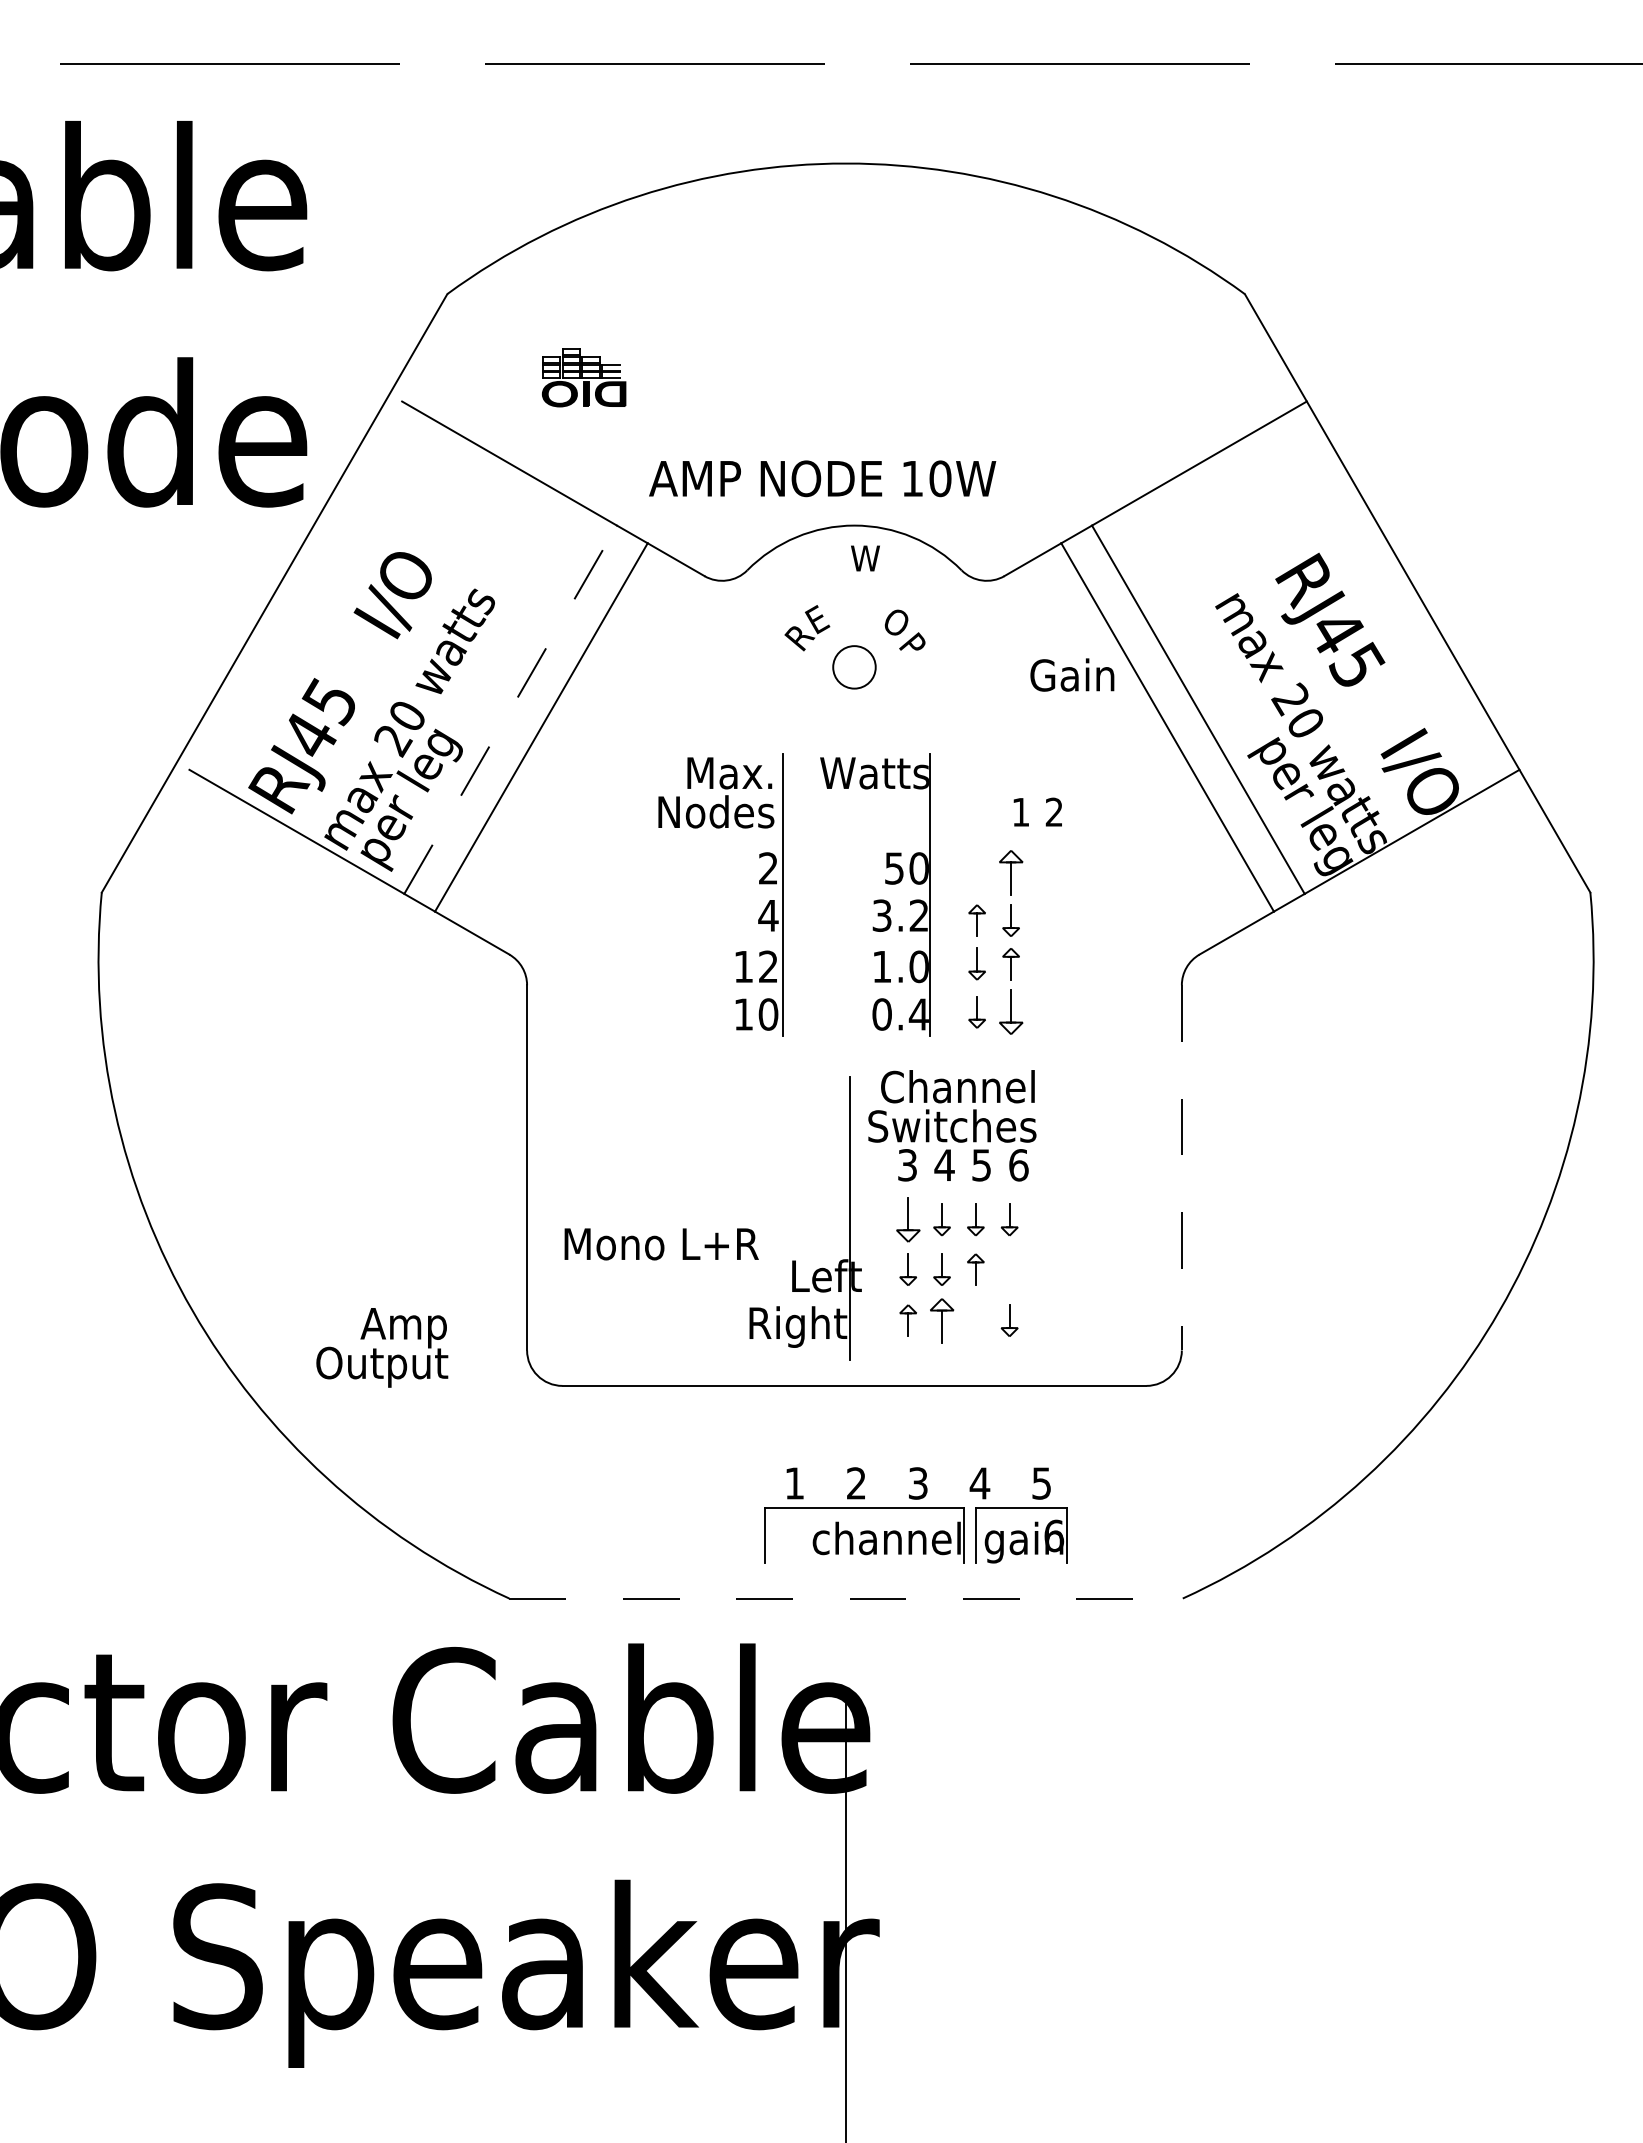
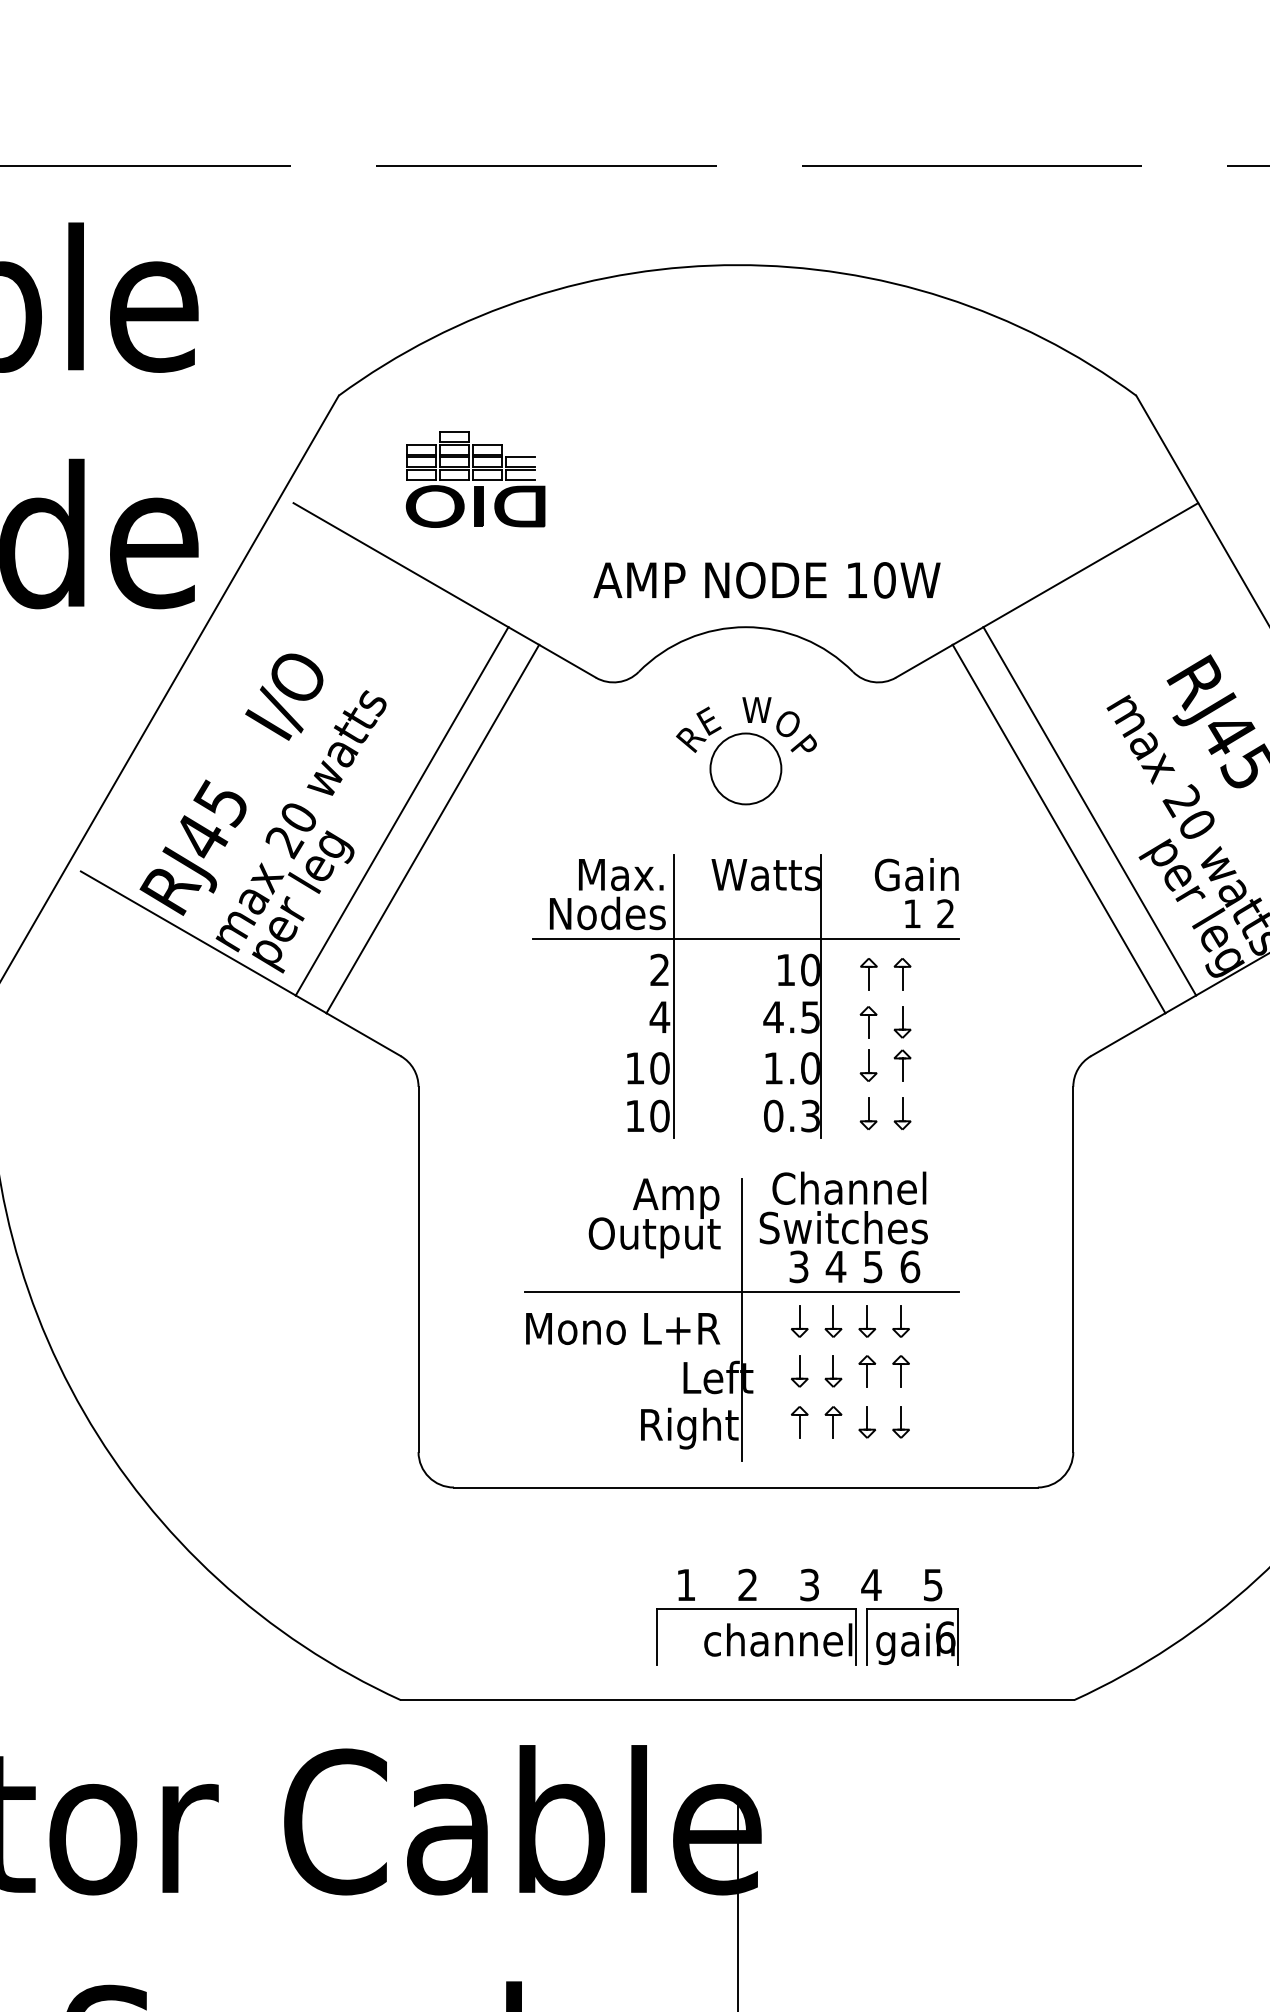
part: (583, 377) -> (474, 479), size x1.67
text: (822, 478) -> (766, 580), moved
text: (865, 558) -> (756, 710), moved
circle: (854, 666) -> (745, 768), size x1.67
text: (1072, 674) -> (916, 874), moved
line: (510, 709) -> (401, 811), dashed -> solid
line: (854, 837) -> (745, 939), added
text: (894, 868) -> (785, 970), 50 -> 10
part: (977, 872) -> (868, 974), added
part: (1010, 872) -> (901, 974), size x0.71
text: (899, 915) -> (790, 1017), 3.2 -> 4.5
text: (768, 966) -> (659, 1068), 12 -> 10
part: (1010, 1012) -> (901, 1114), size x0.71
text: (918, 1014) -> (809, 1116), 0.4 -> 0.3
line: (1181, 1167) -> (1072, 1269), dashed -> solid
line: (850, 1190) -> (741, 1292), added
part: (907, 1219) -> (798, 1321), size x0.71
text: (661, 1244) -> (622, 1329), moved
part: (1009, 1269) -> (900, 1371), added
part: (941, 1320) -> (832, 1422), size x0.71
part: (975, 1320) -> (866, 1422), added
text: (382, 1347) -> (654, 1218), moved
line: (846, 1598) -> (737, 1700), dashed -> solid

